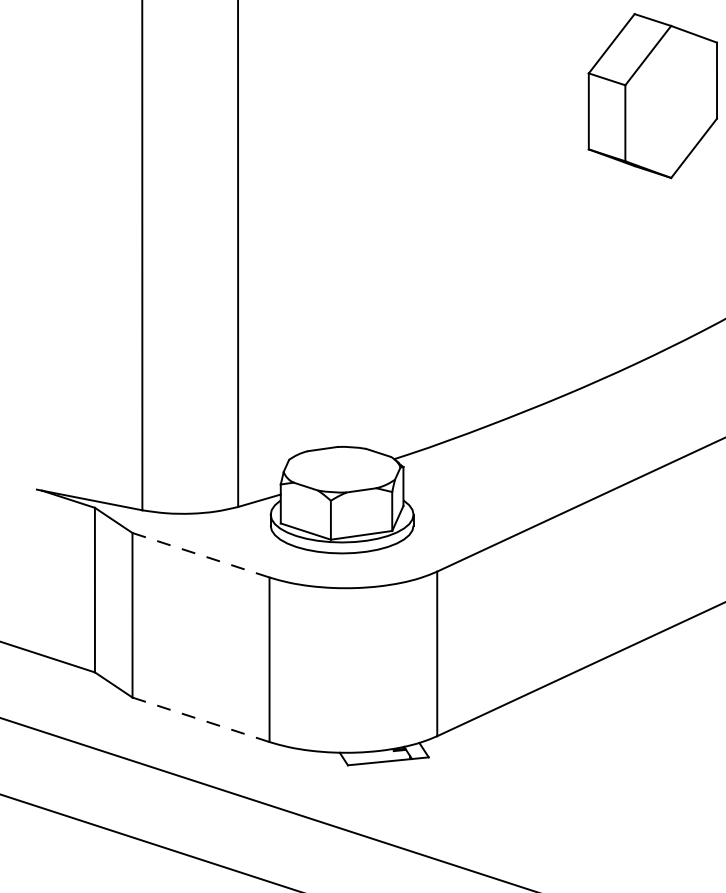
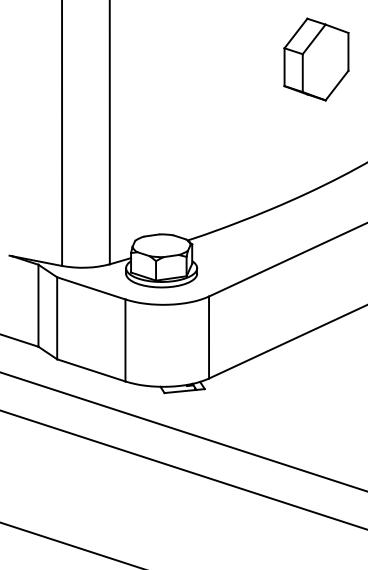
line: (201, 555) -> (91, 288), dashed -> solid
line: (201, 720) -> (91, 370), dashed -> solid

